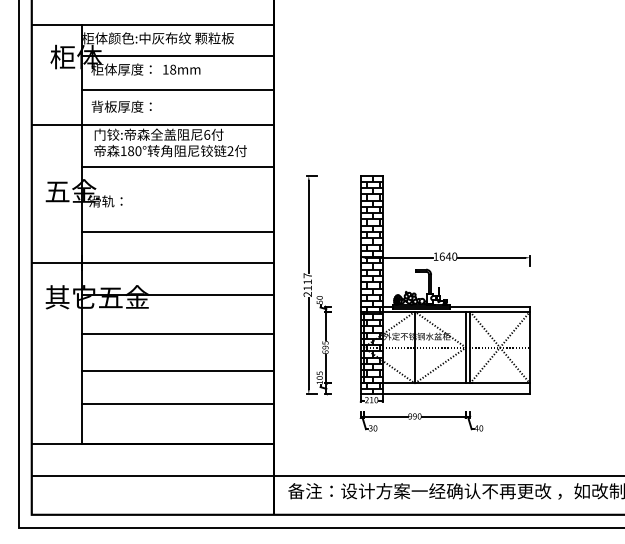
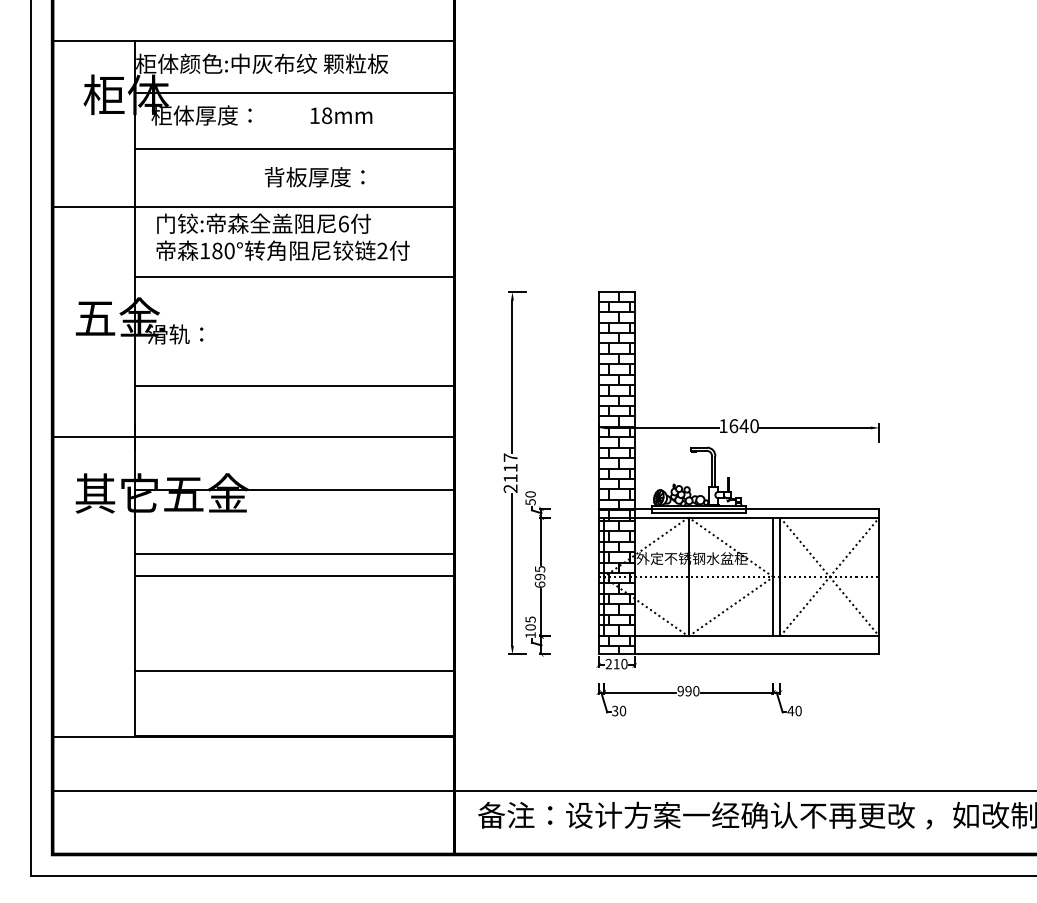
text: (181, 69) -> (340, 115), moved
text: (121, 106) -> (314, 176), moved
line: (177, 370) -> (294, 575), moved

